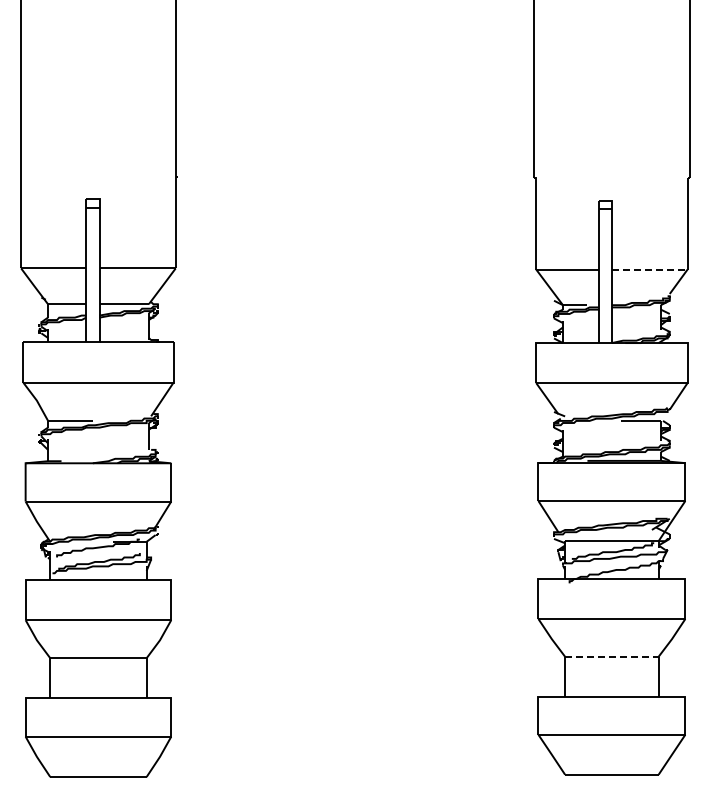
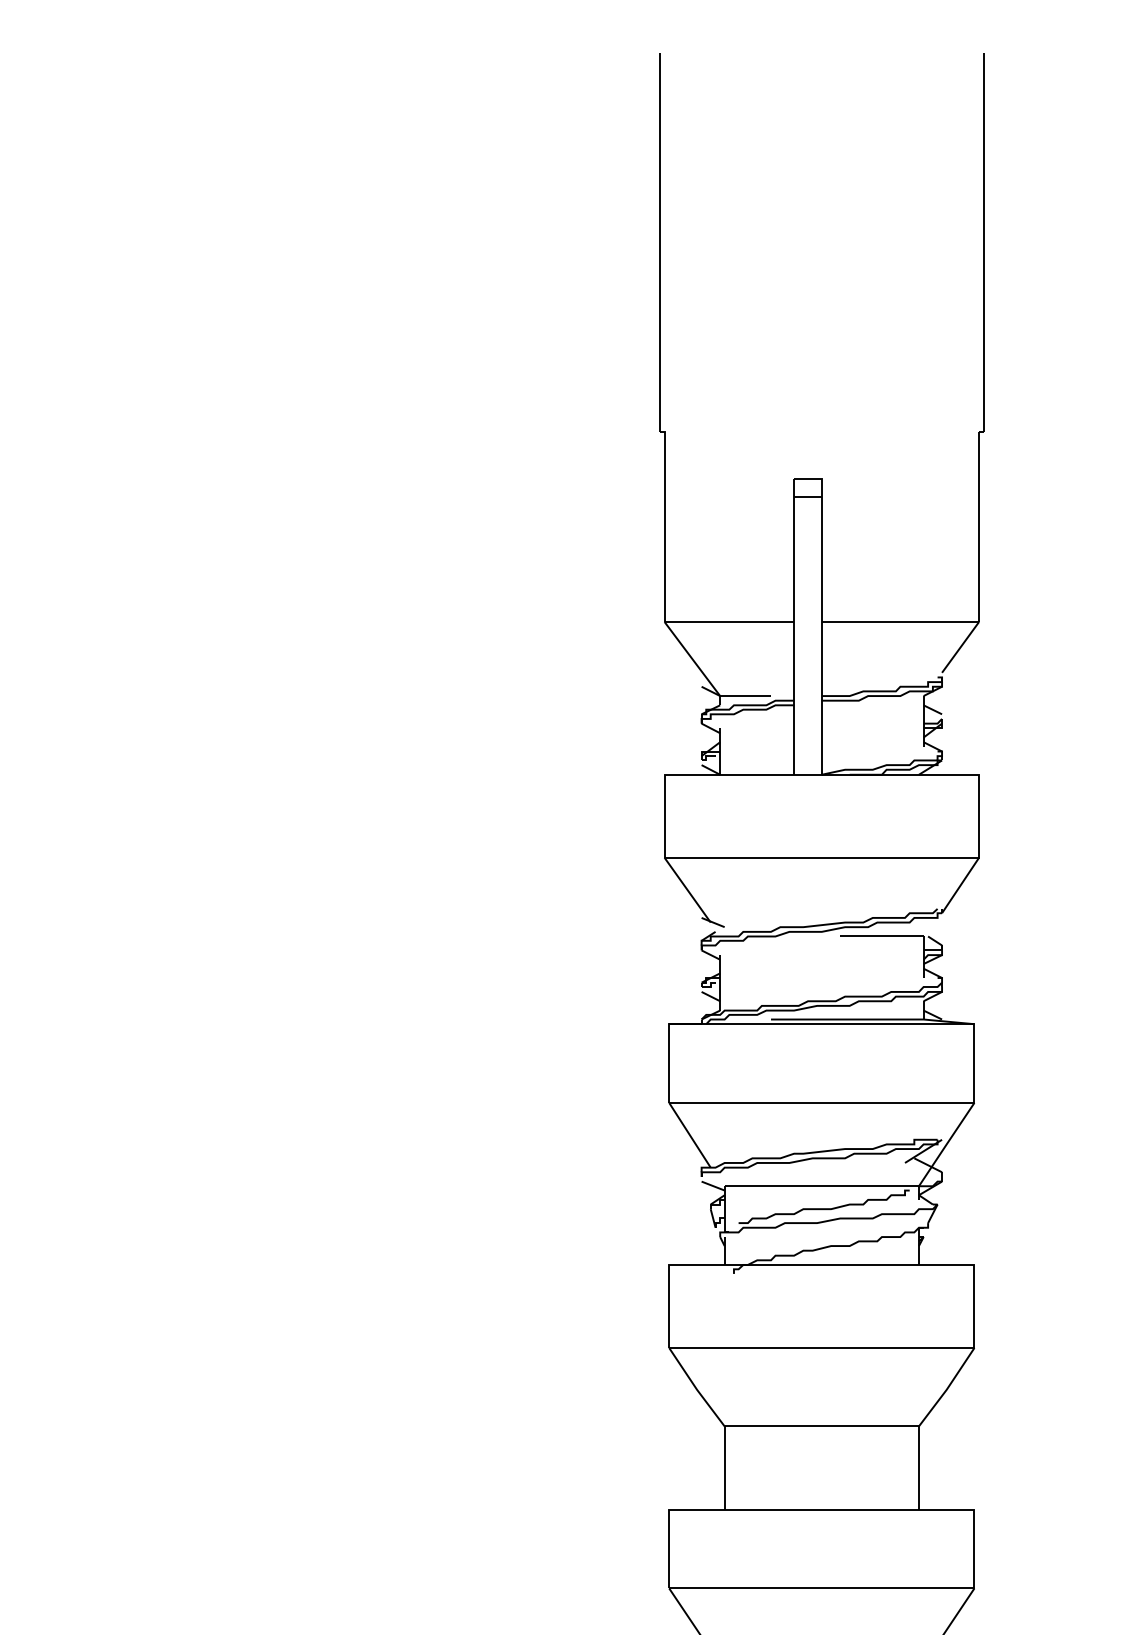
line: (649, 269) -> (899, 621), dashed -> solid
line: (611, 656) -> (821, 1425), dashed -> solid

